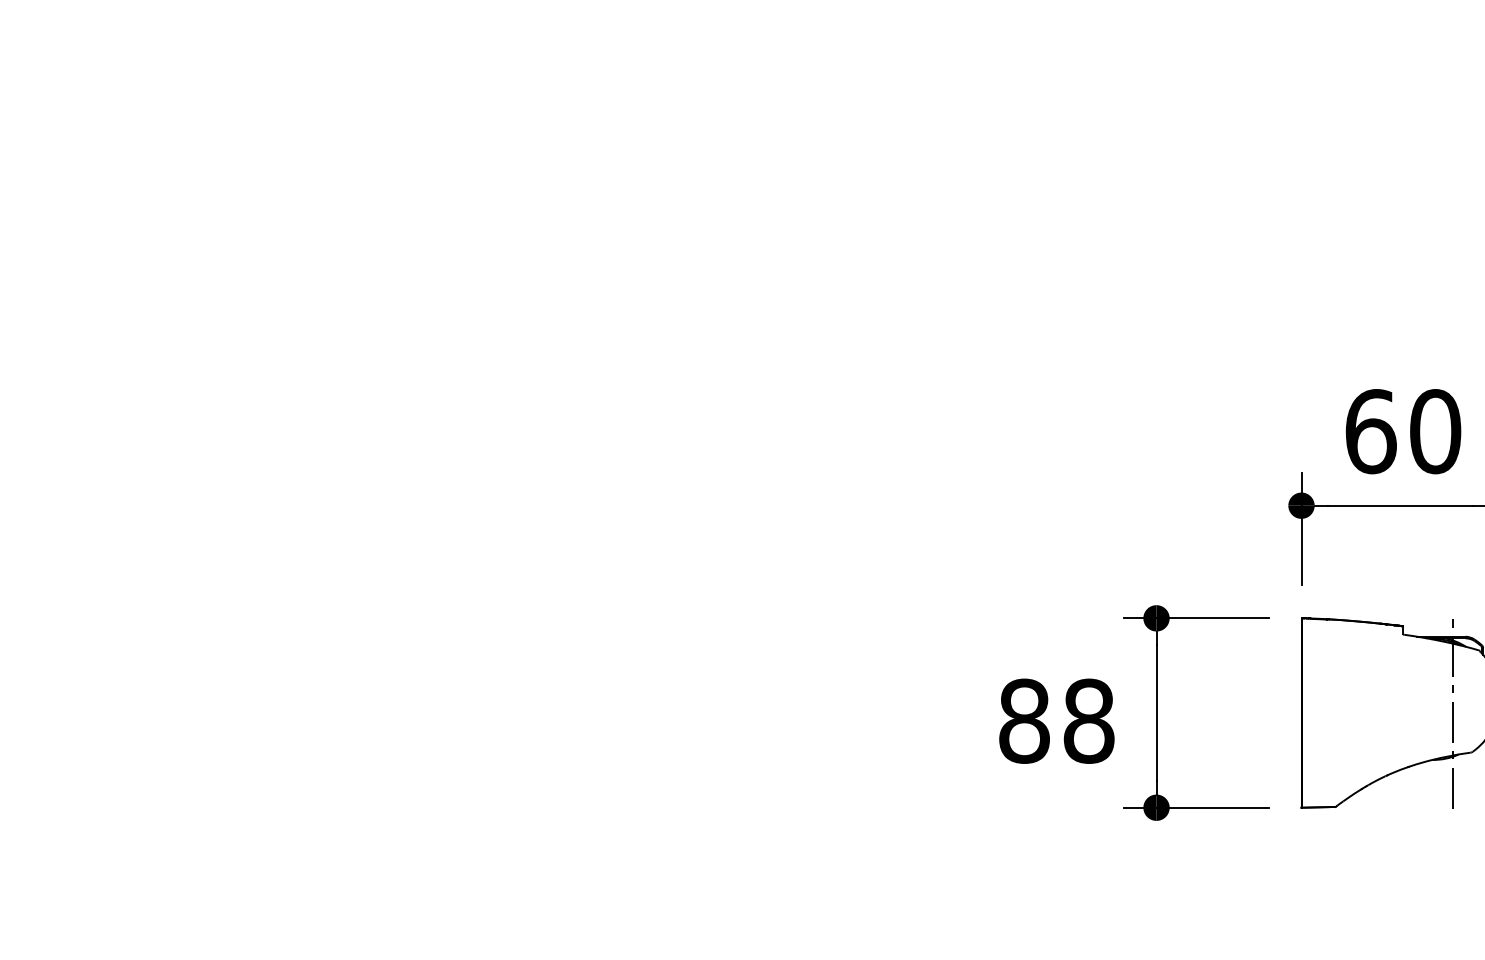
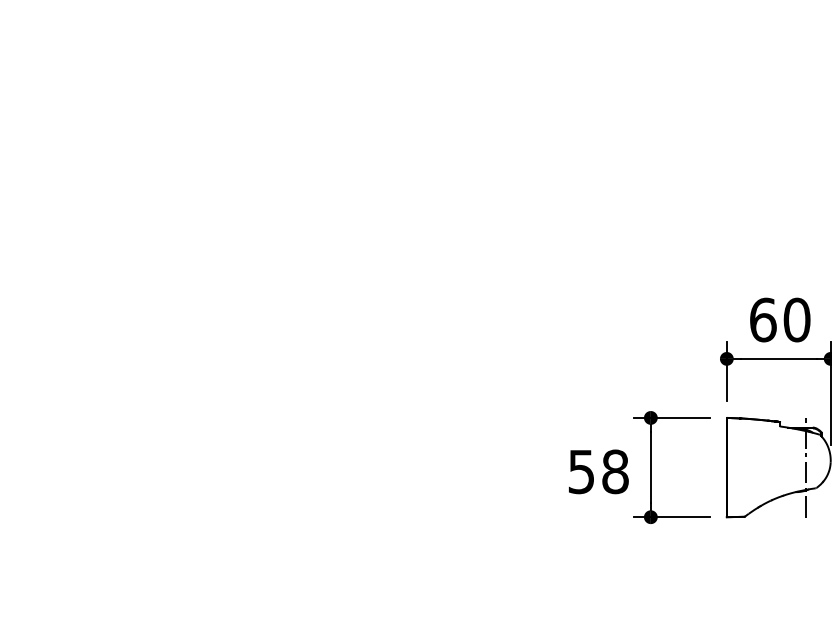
text: (1024, 720) -> (581, 471), 88 -> 58

